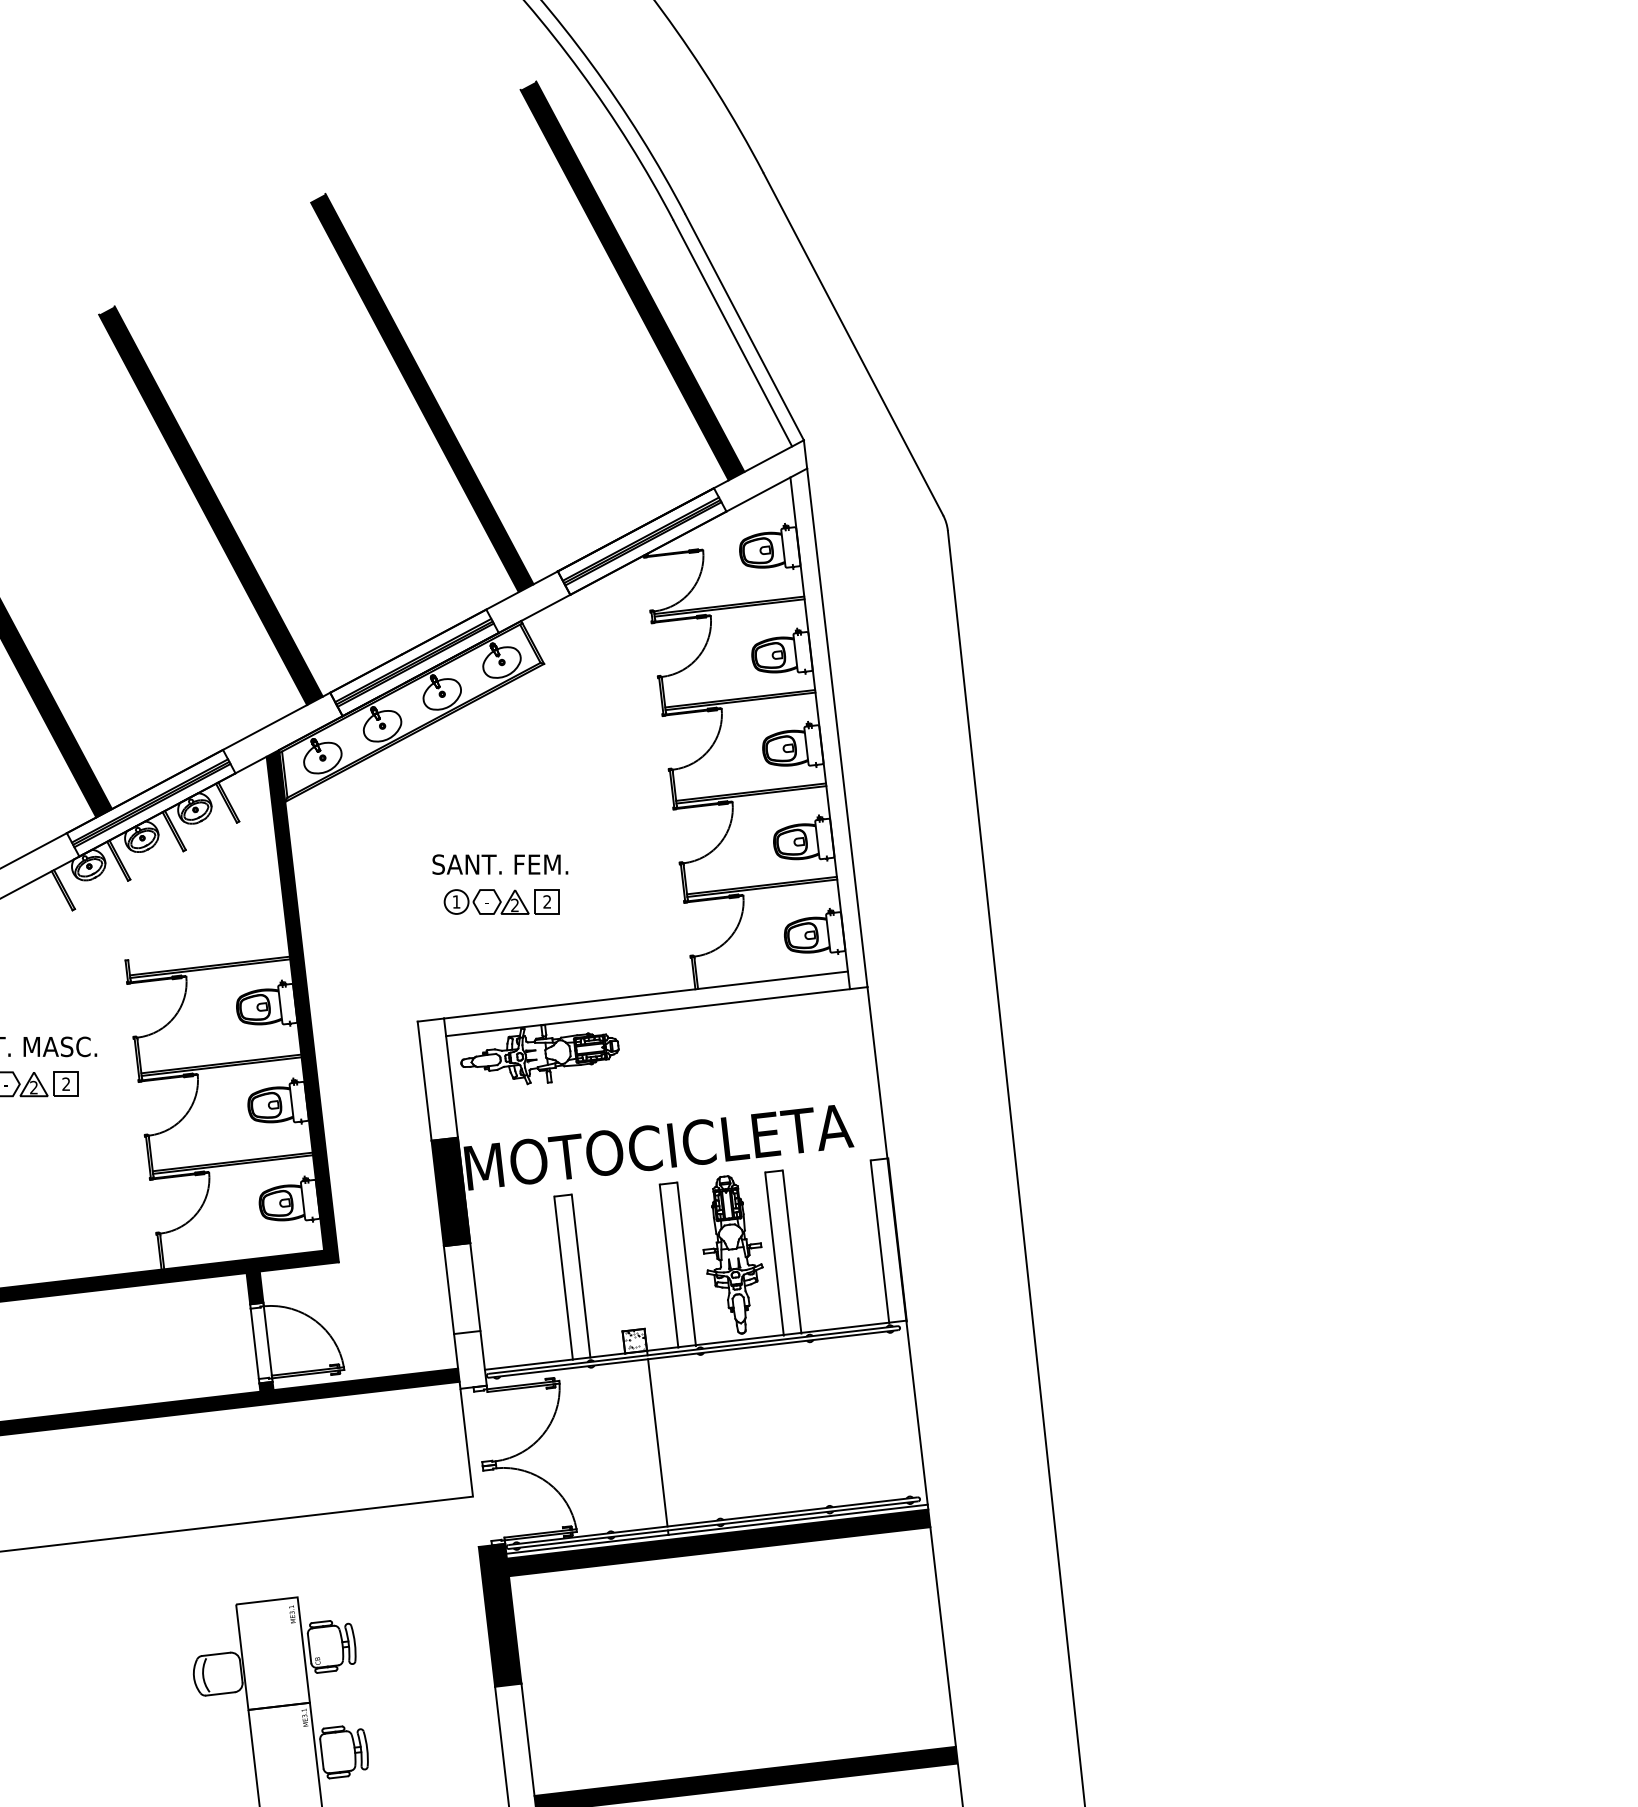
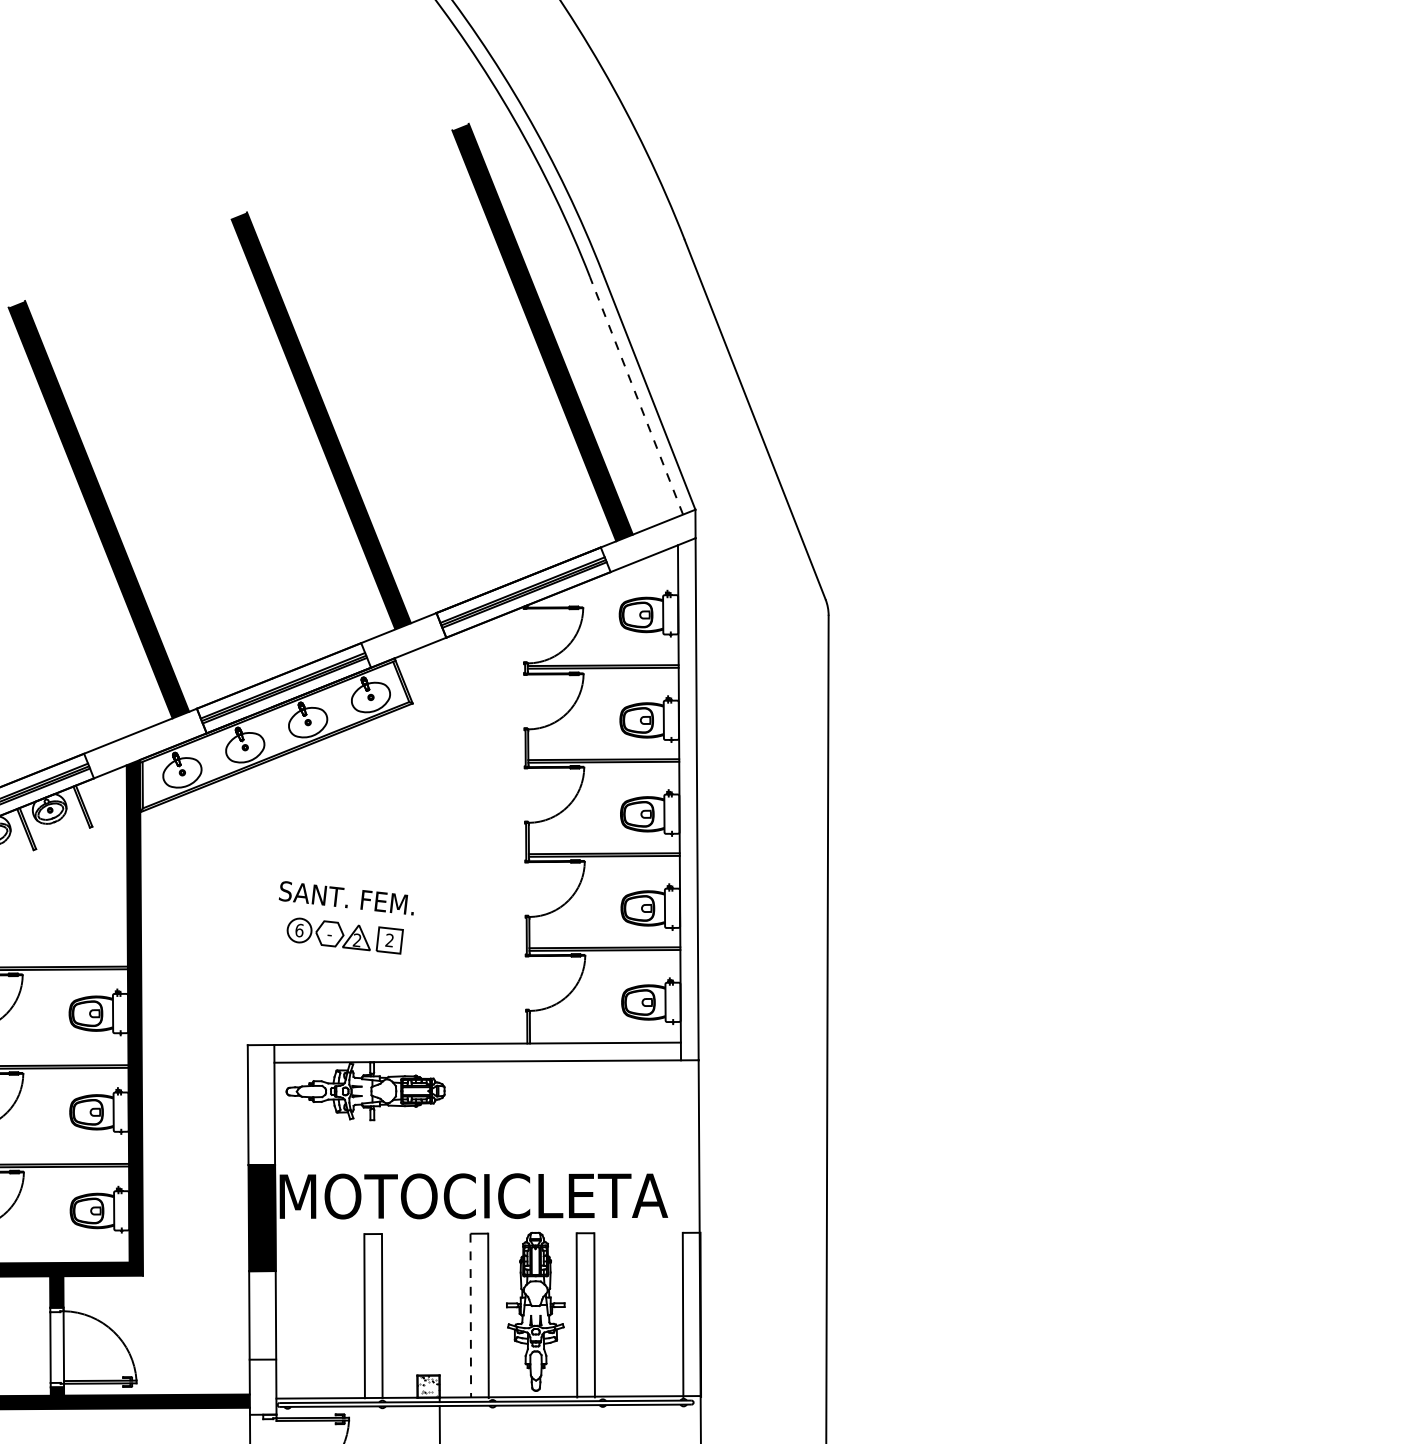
line: (732, 333) -> (636, 395), solid -> dashed
text: (456, 901) -> (299, 930), 1 -> 6
line: (669, 1266) -> (471, 1316), solid -> dashed

